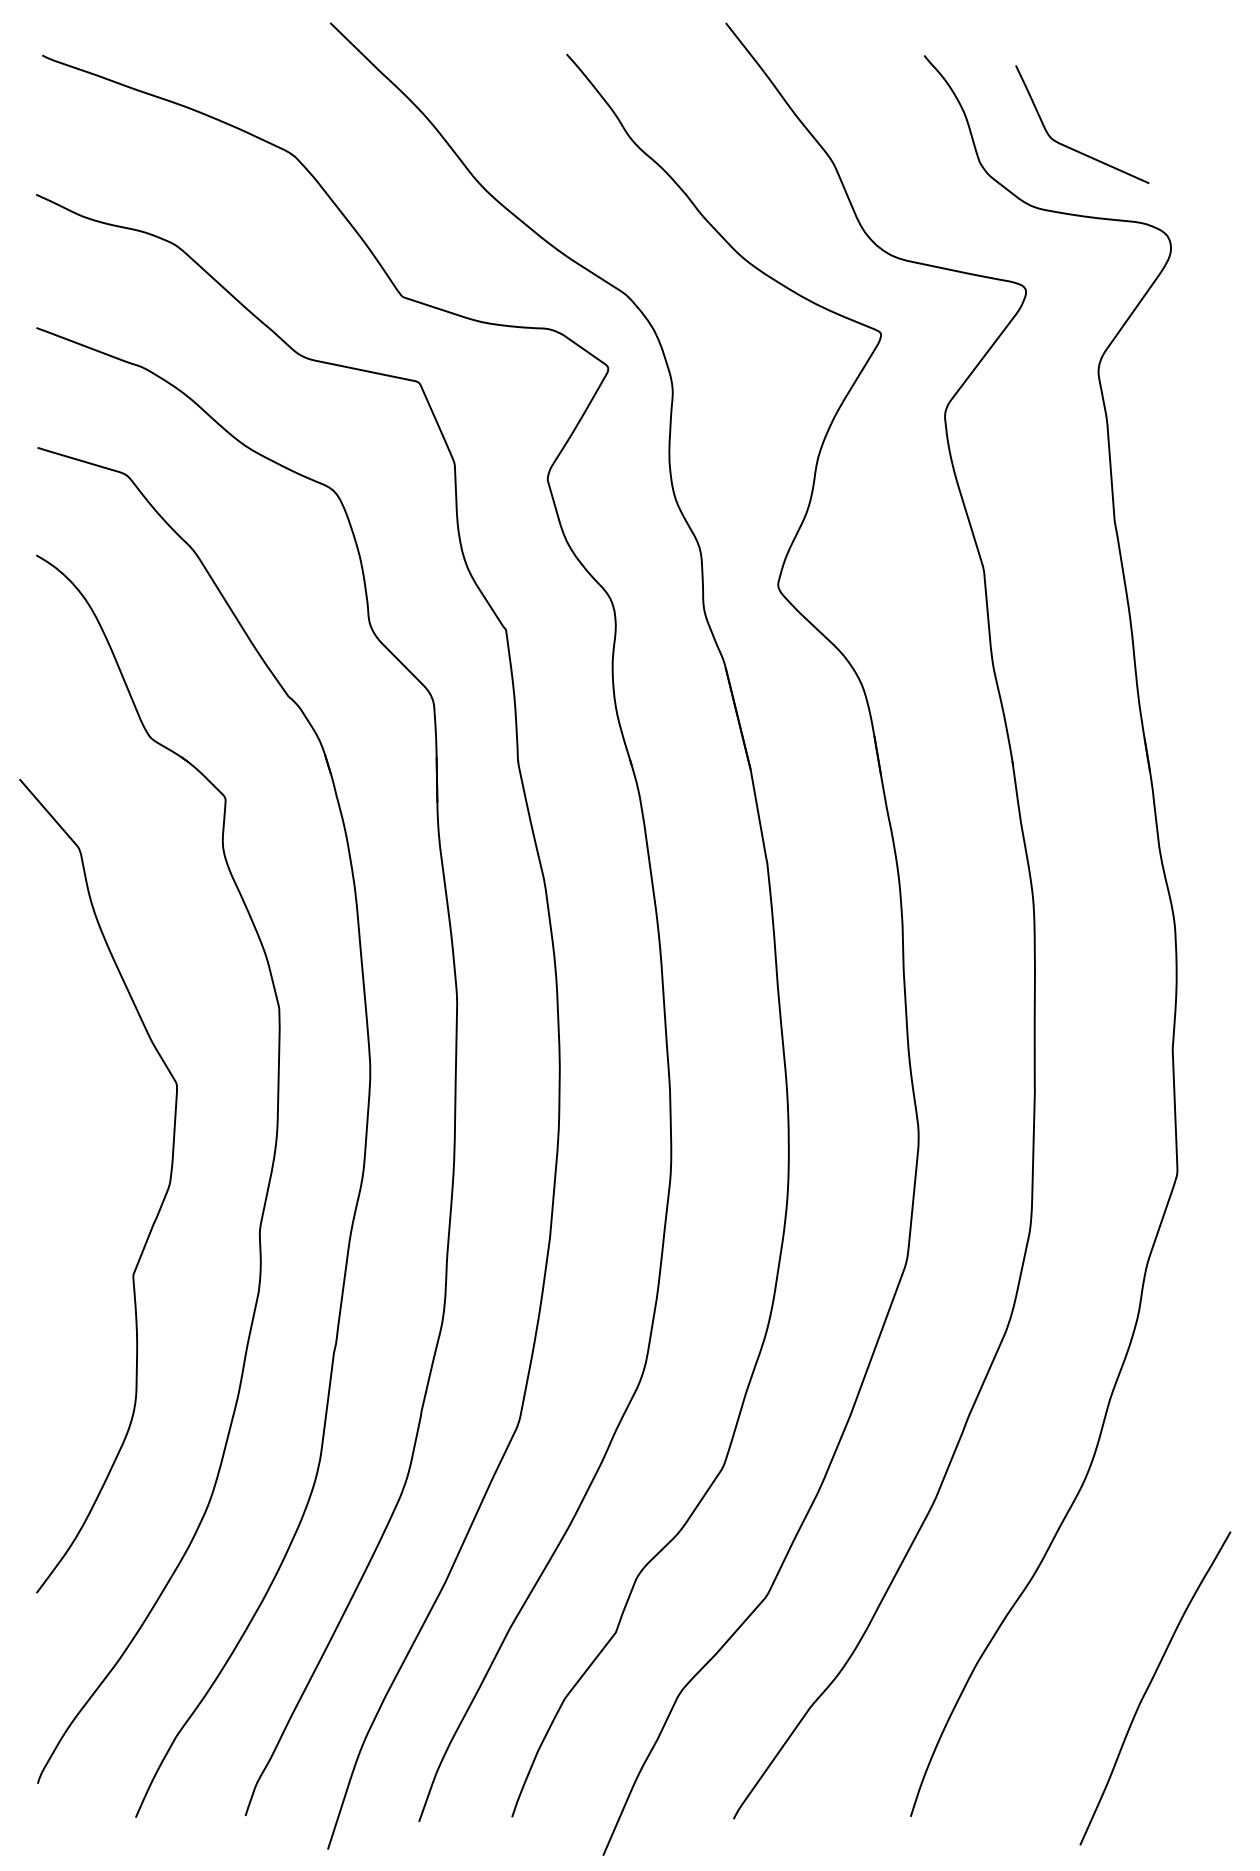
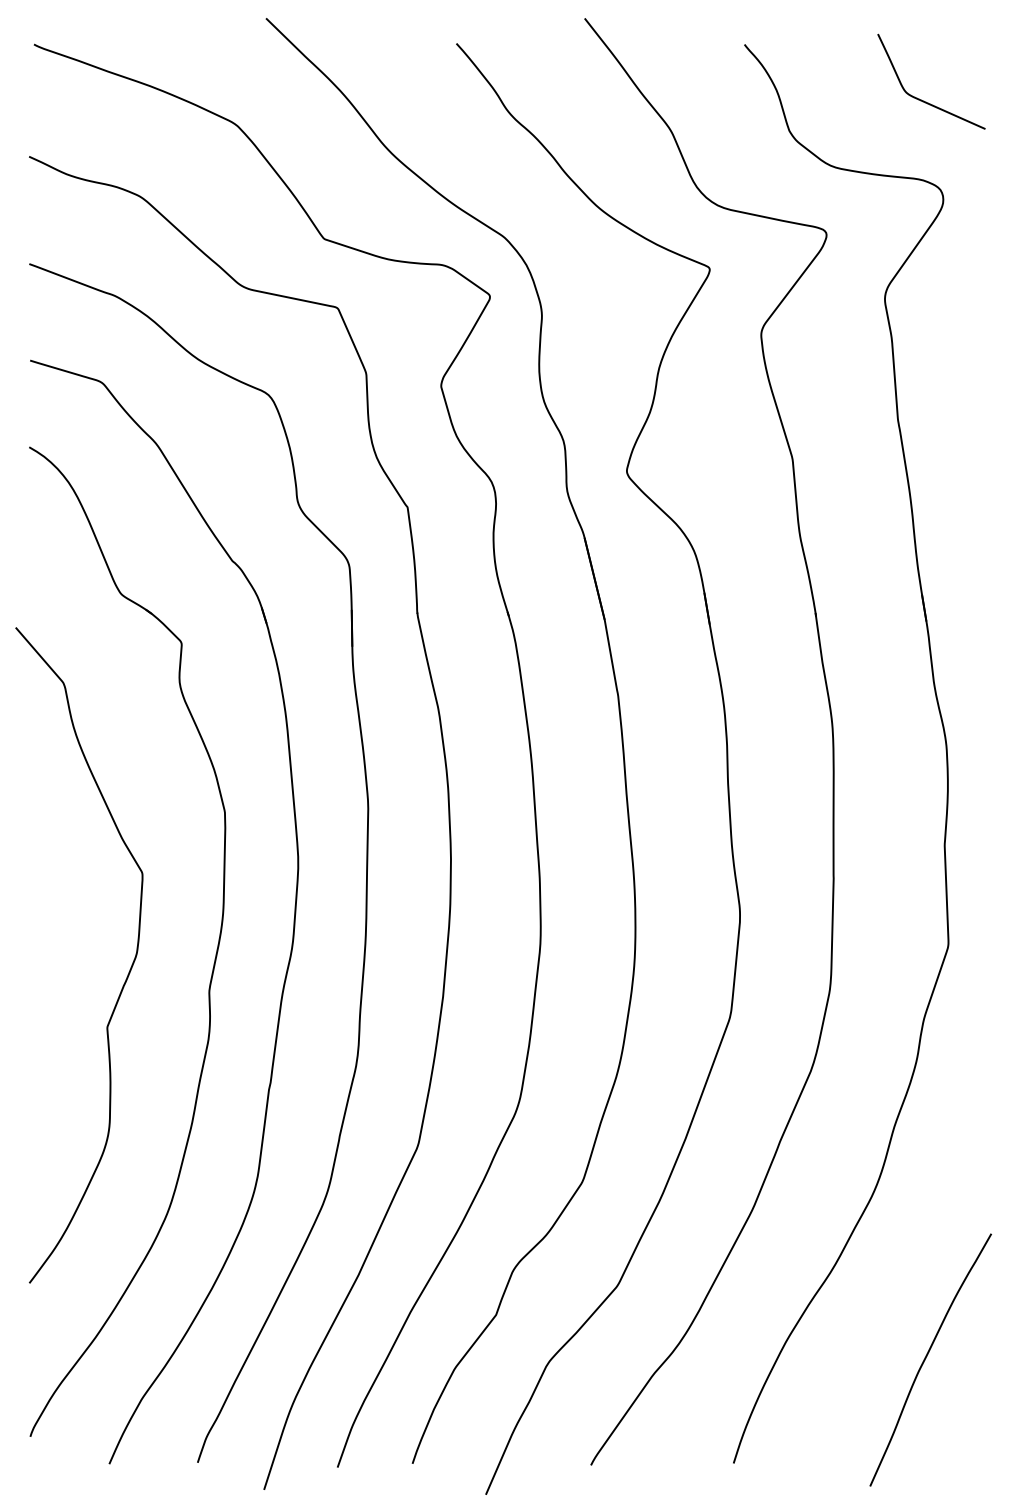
curve: (1071, 147) -> (922, 100), moved

